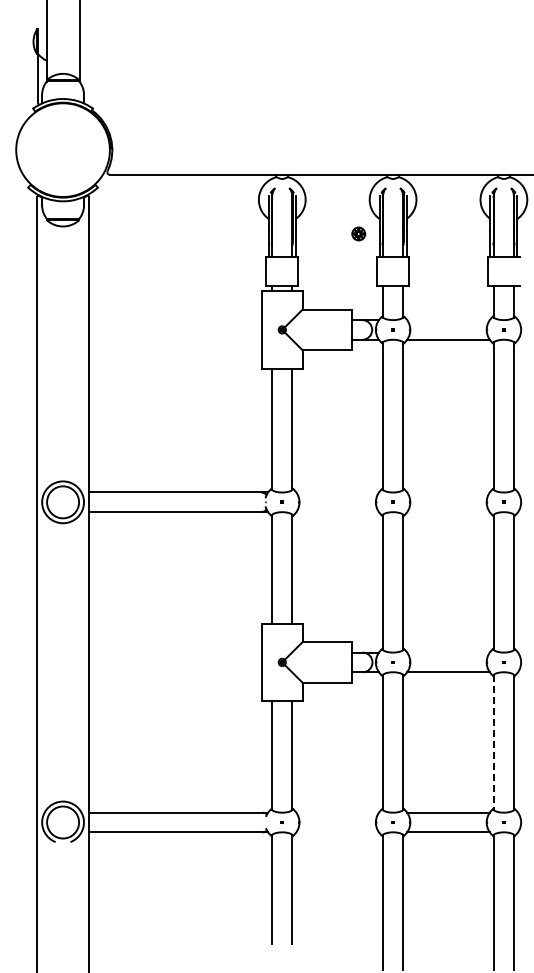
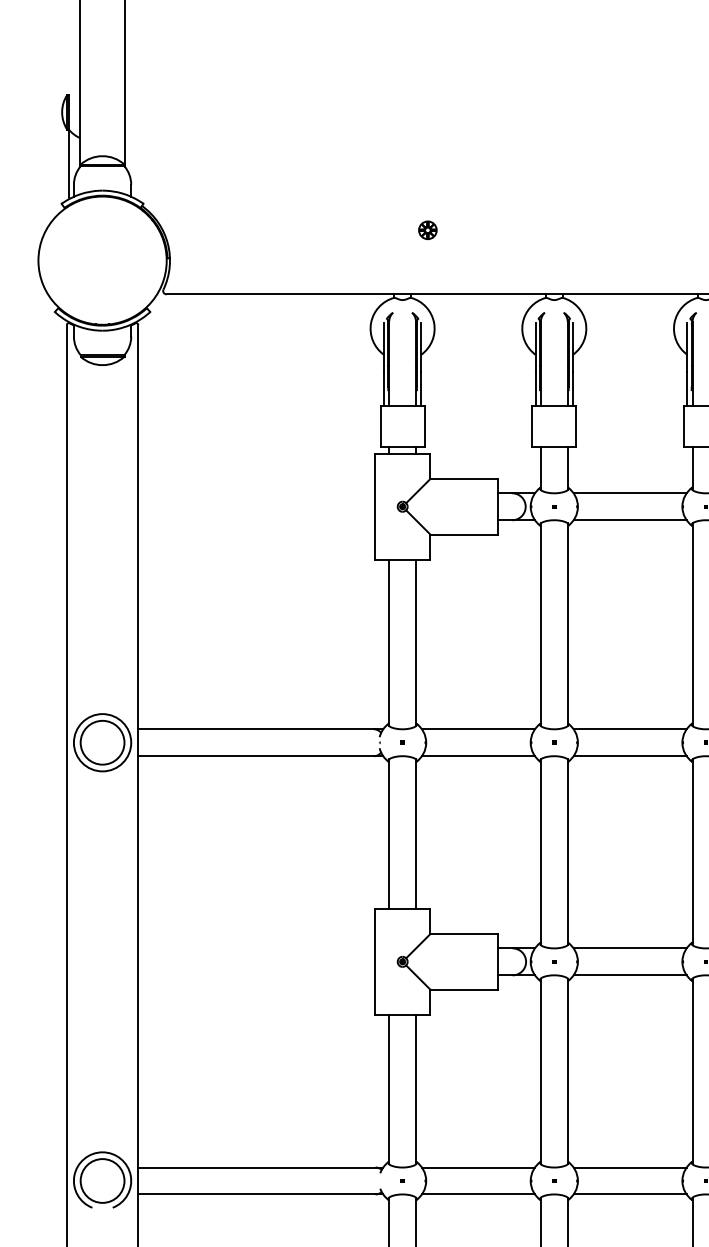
part: (358, 233) -> (427, 229), moved
line: (448, 320) -> (630, 493), added
line: (337, 492) -> (478, 729), added
line: (448, 492) -> (630, 729), added
line: (337, 512) -> (478, 756), added
line: (448, 512) -> (630, 756), added
line: (448, 652) -> (630, 948), added
line: (494, 742) -> (693, 1071), dashed -> solid
line: (337, 812) -> (478, 1167), added
line: (337, 832) -> (478, 1194), added

